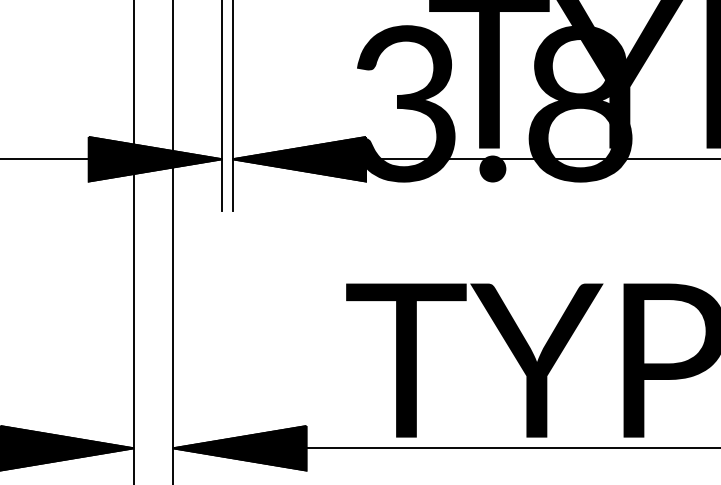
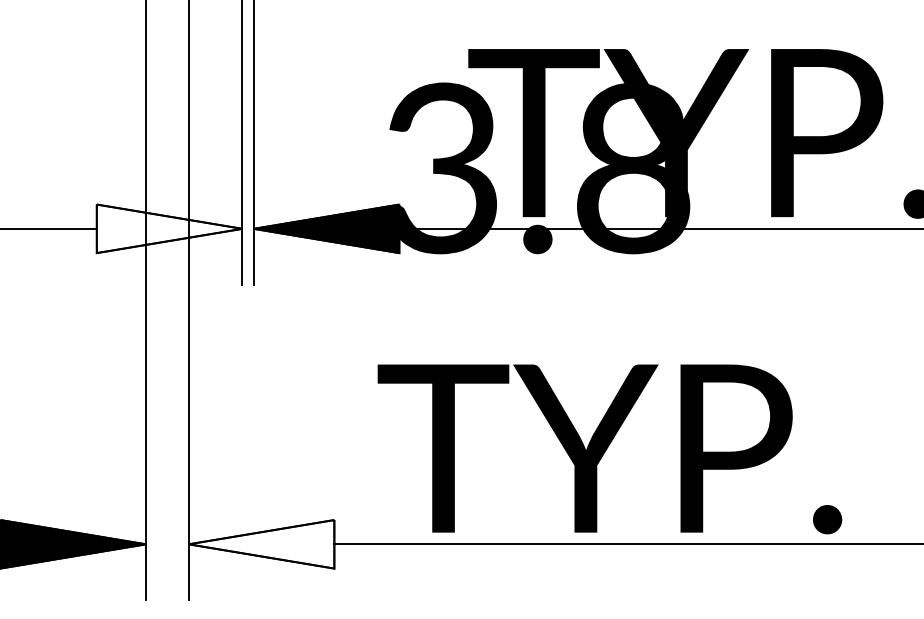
fill: (155, 158) -> (169, 228), removed
fill: (239, 448) -> (261, 544), removed

